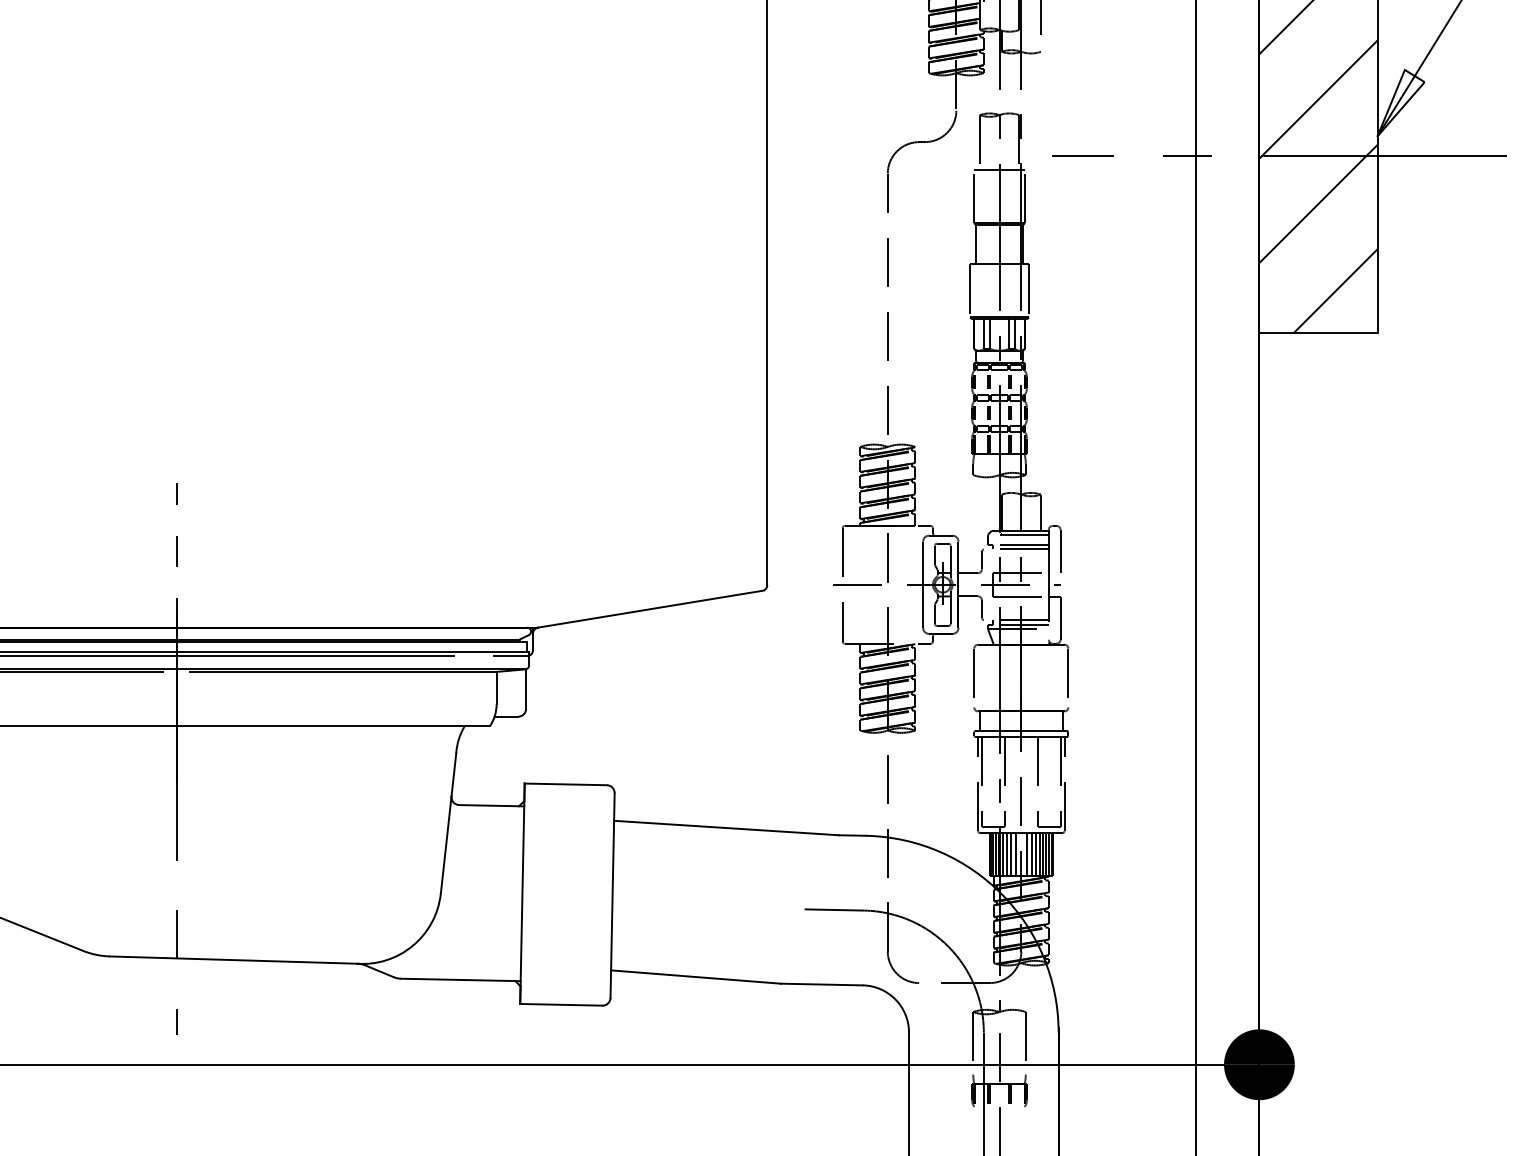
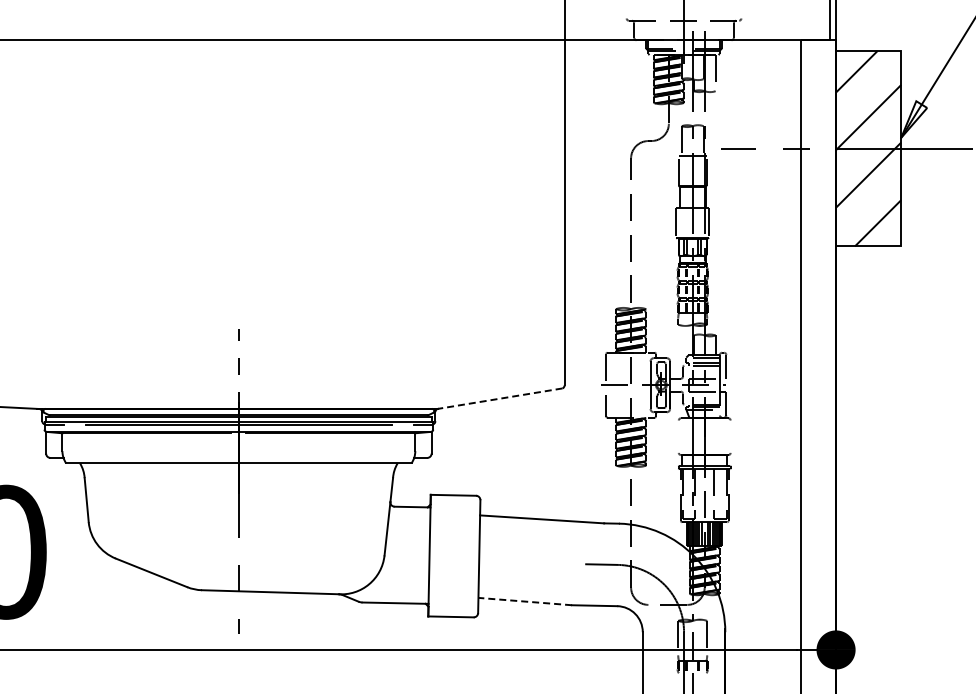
line: (649, 608) -> (499, 398), solid -> dashed
line: (973, 677) -> (678, 436), removed
line: (1068, 677) -> (730, 436), removed
line: (696, 976) -> (525, 601), solid -> dashed

